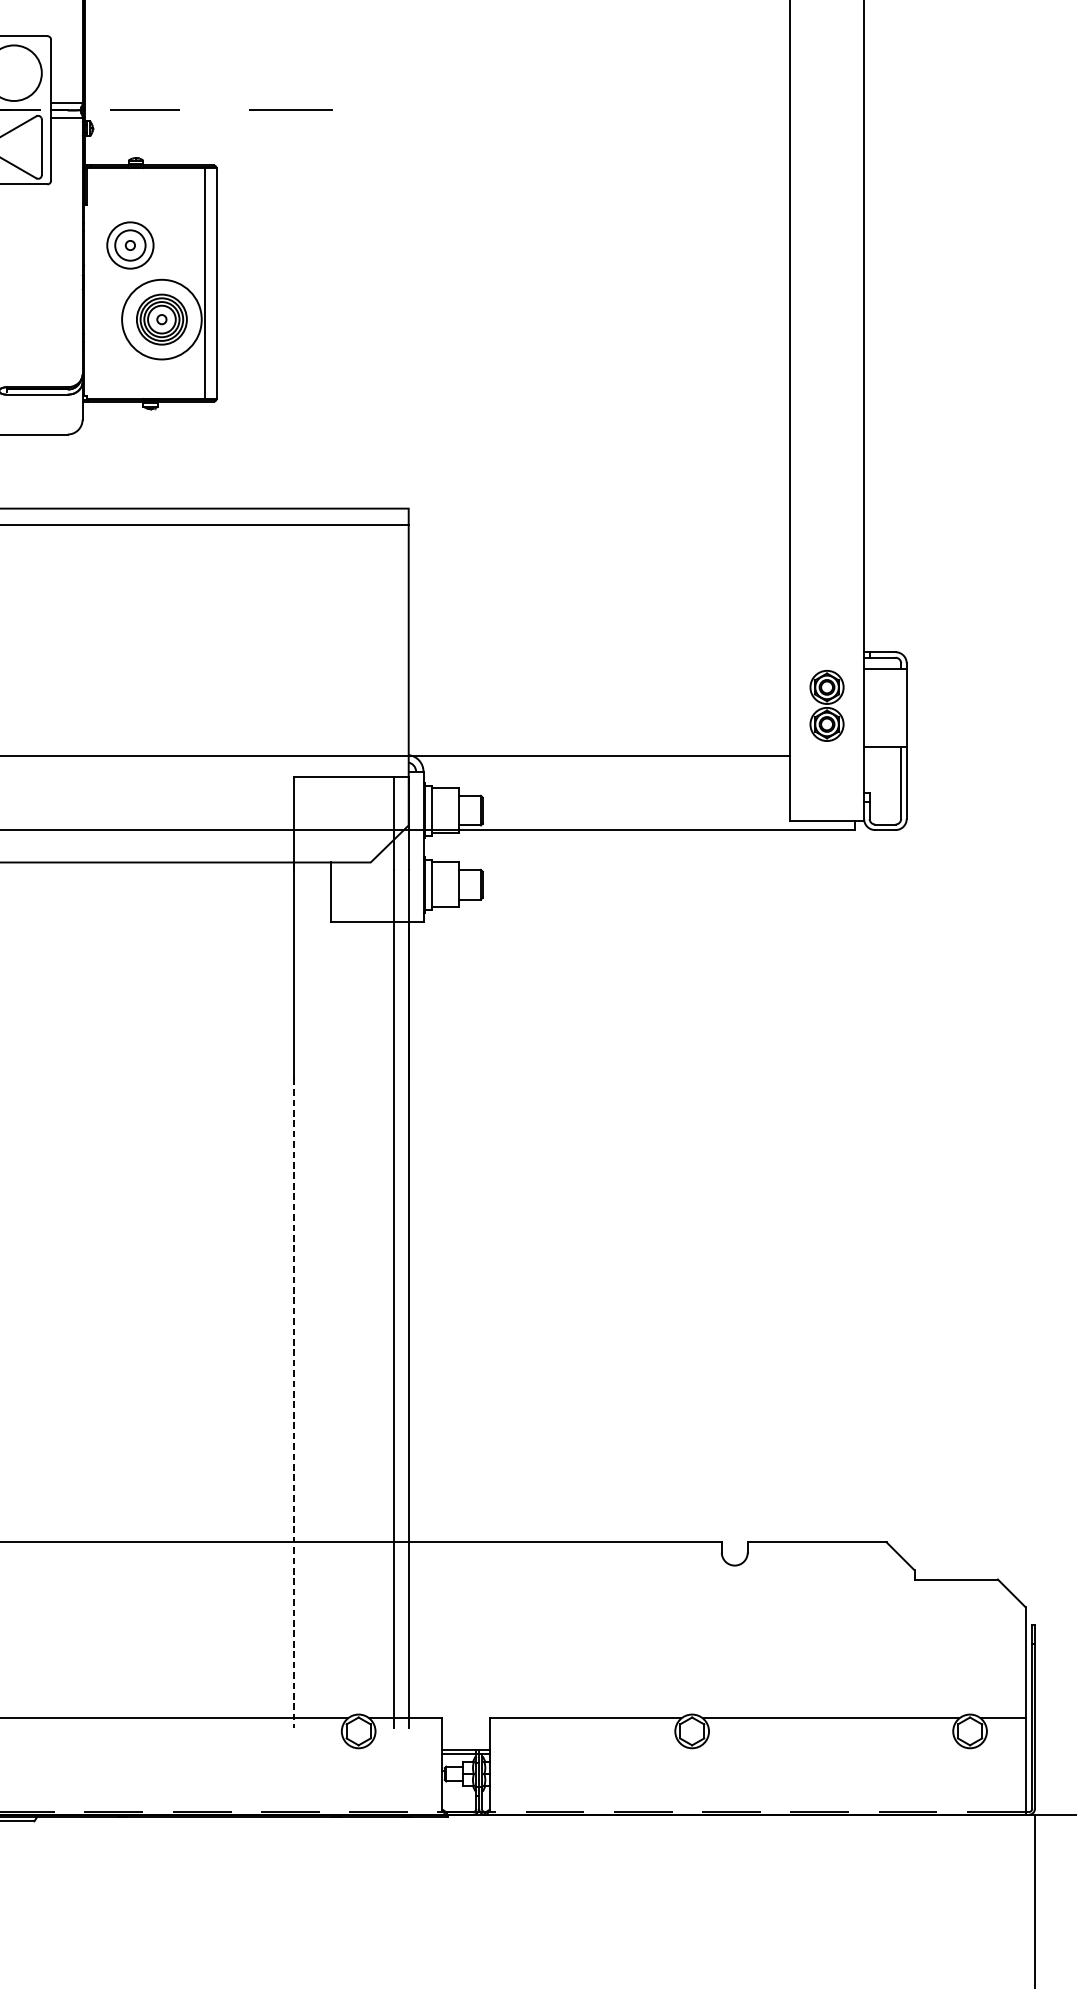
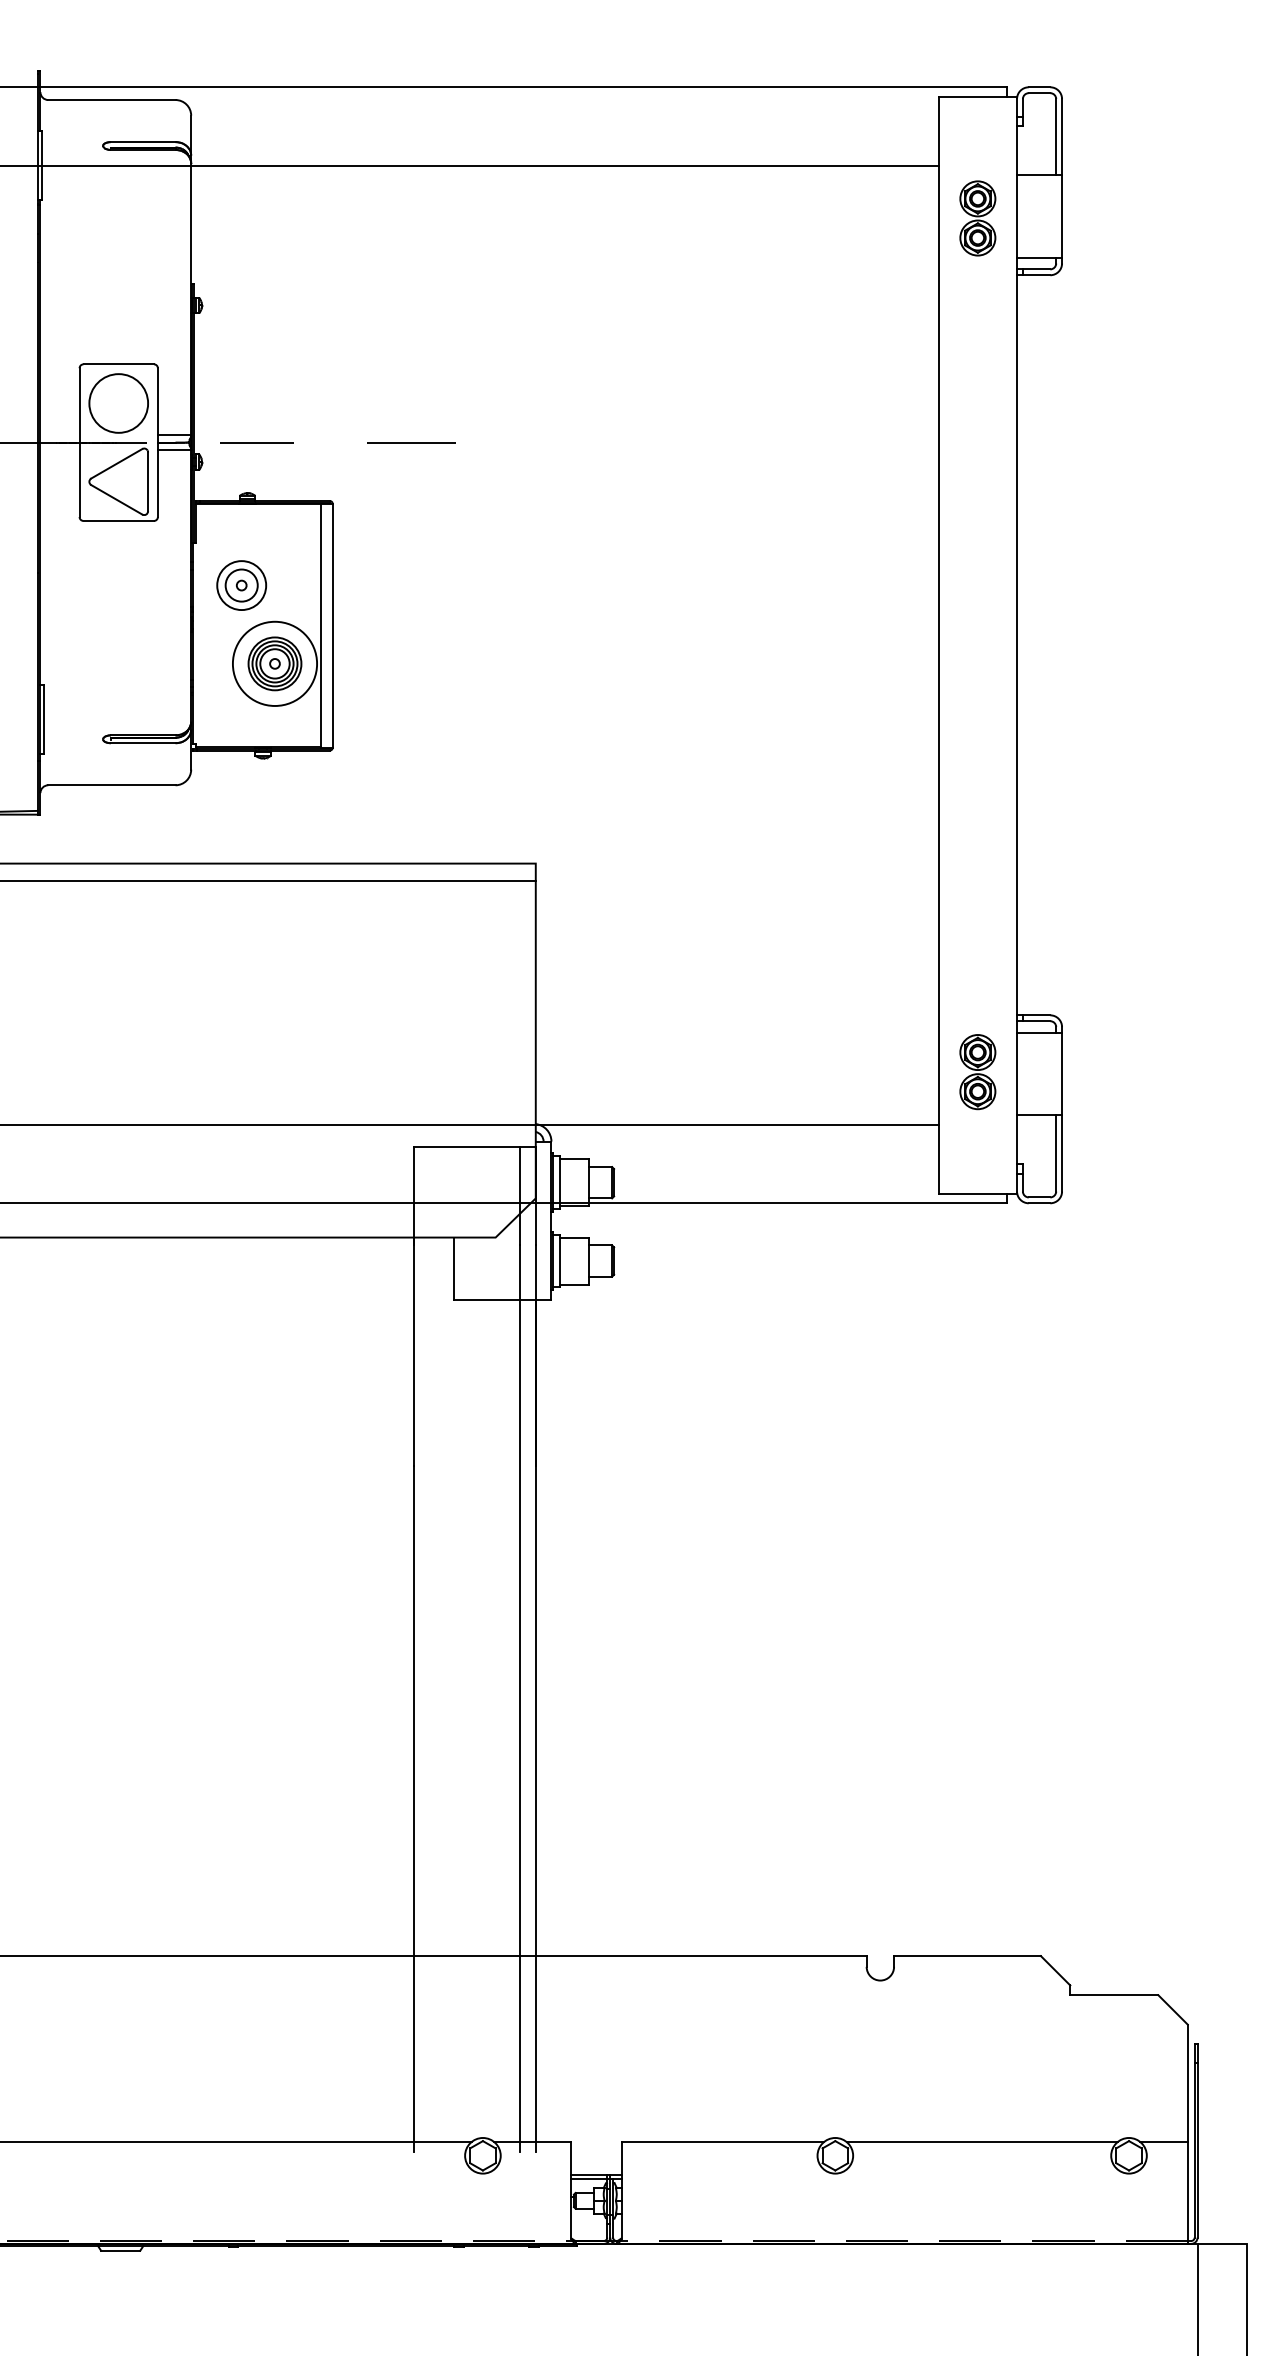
line: (293, 1403) -> (414, 1809), dashed -> solid

